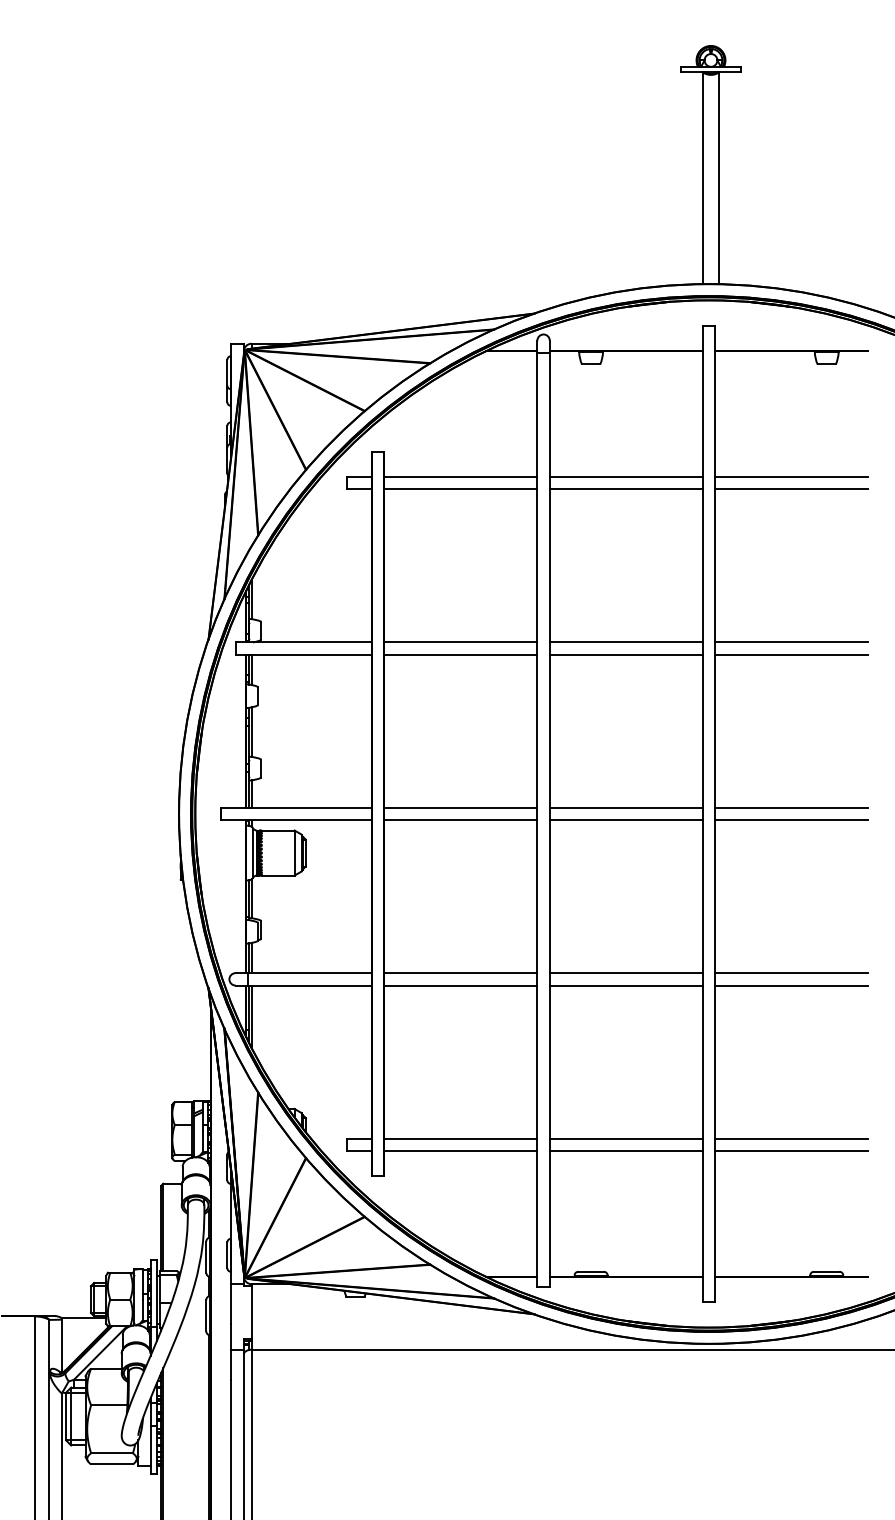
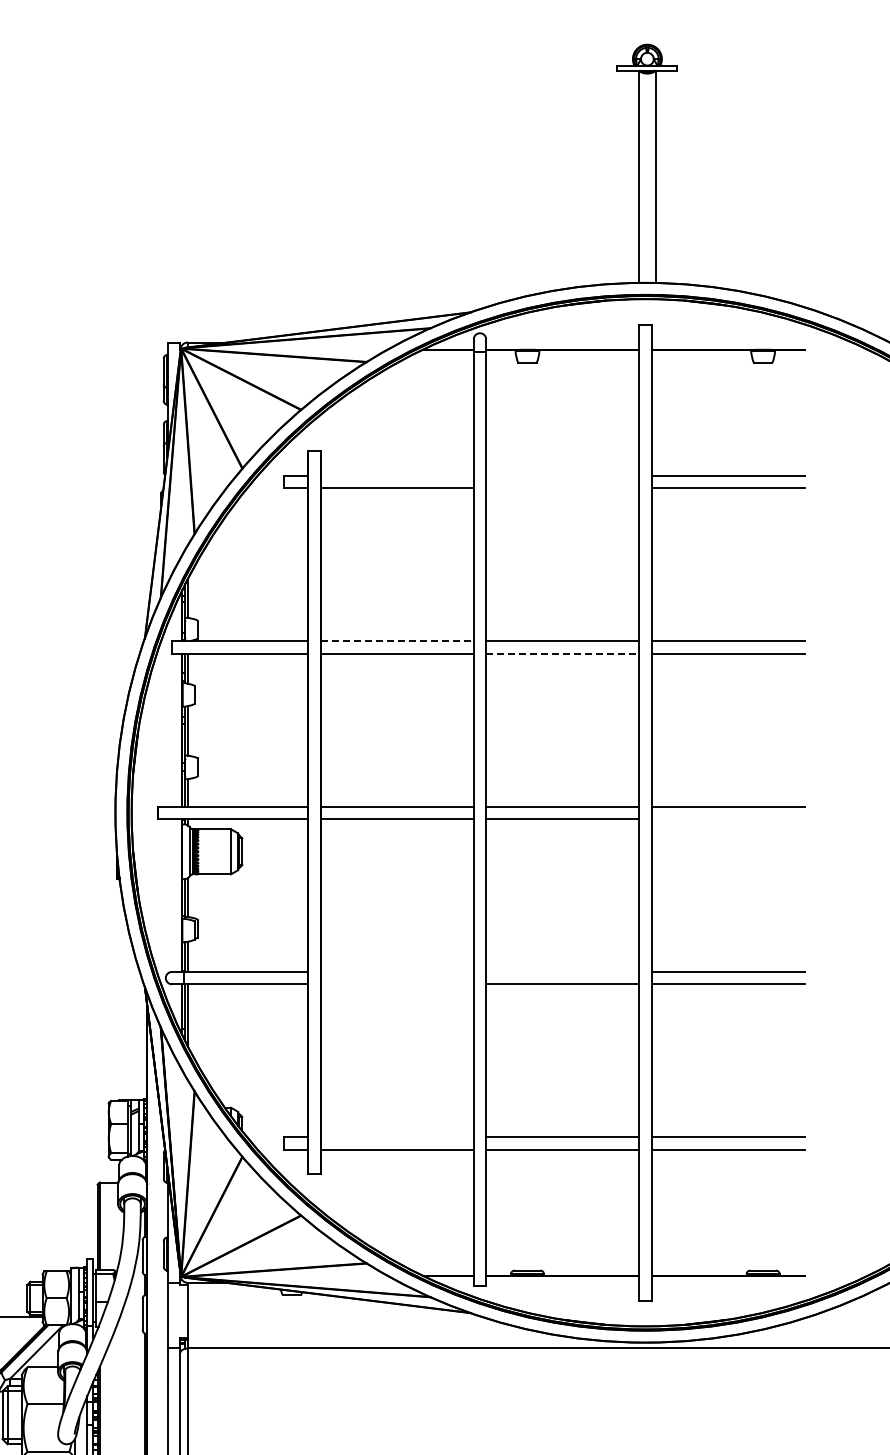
line: (460, 477) -> (396, 476), removed
line: (625, 477) -> (561, 476), removed
line: (625, 489) -> (561, 488), removed
line: (461, 642) -> (397, 641), solid -> dashed
line: (626, 654) -> (562, 653), solid -> dashed
line: (791, 820) -> (727, 819), removed
line: (460, 973) -> (396, 972), removed
line: (625, 973) -> (561, 972), removed
line: (460, 985) -> (396, 984), removed
line: (460, 1138) -> (396, 1137), removed

